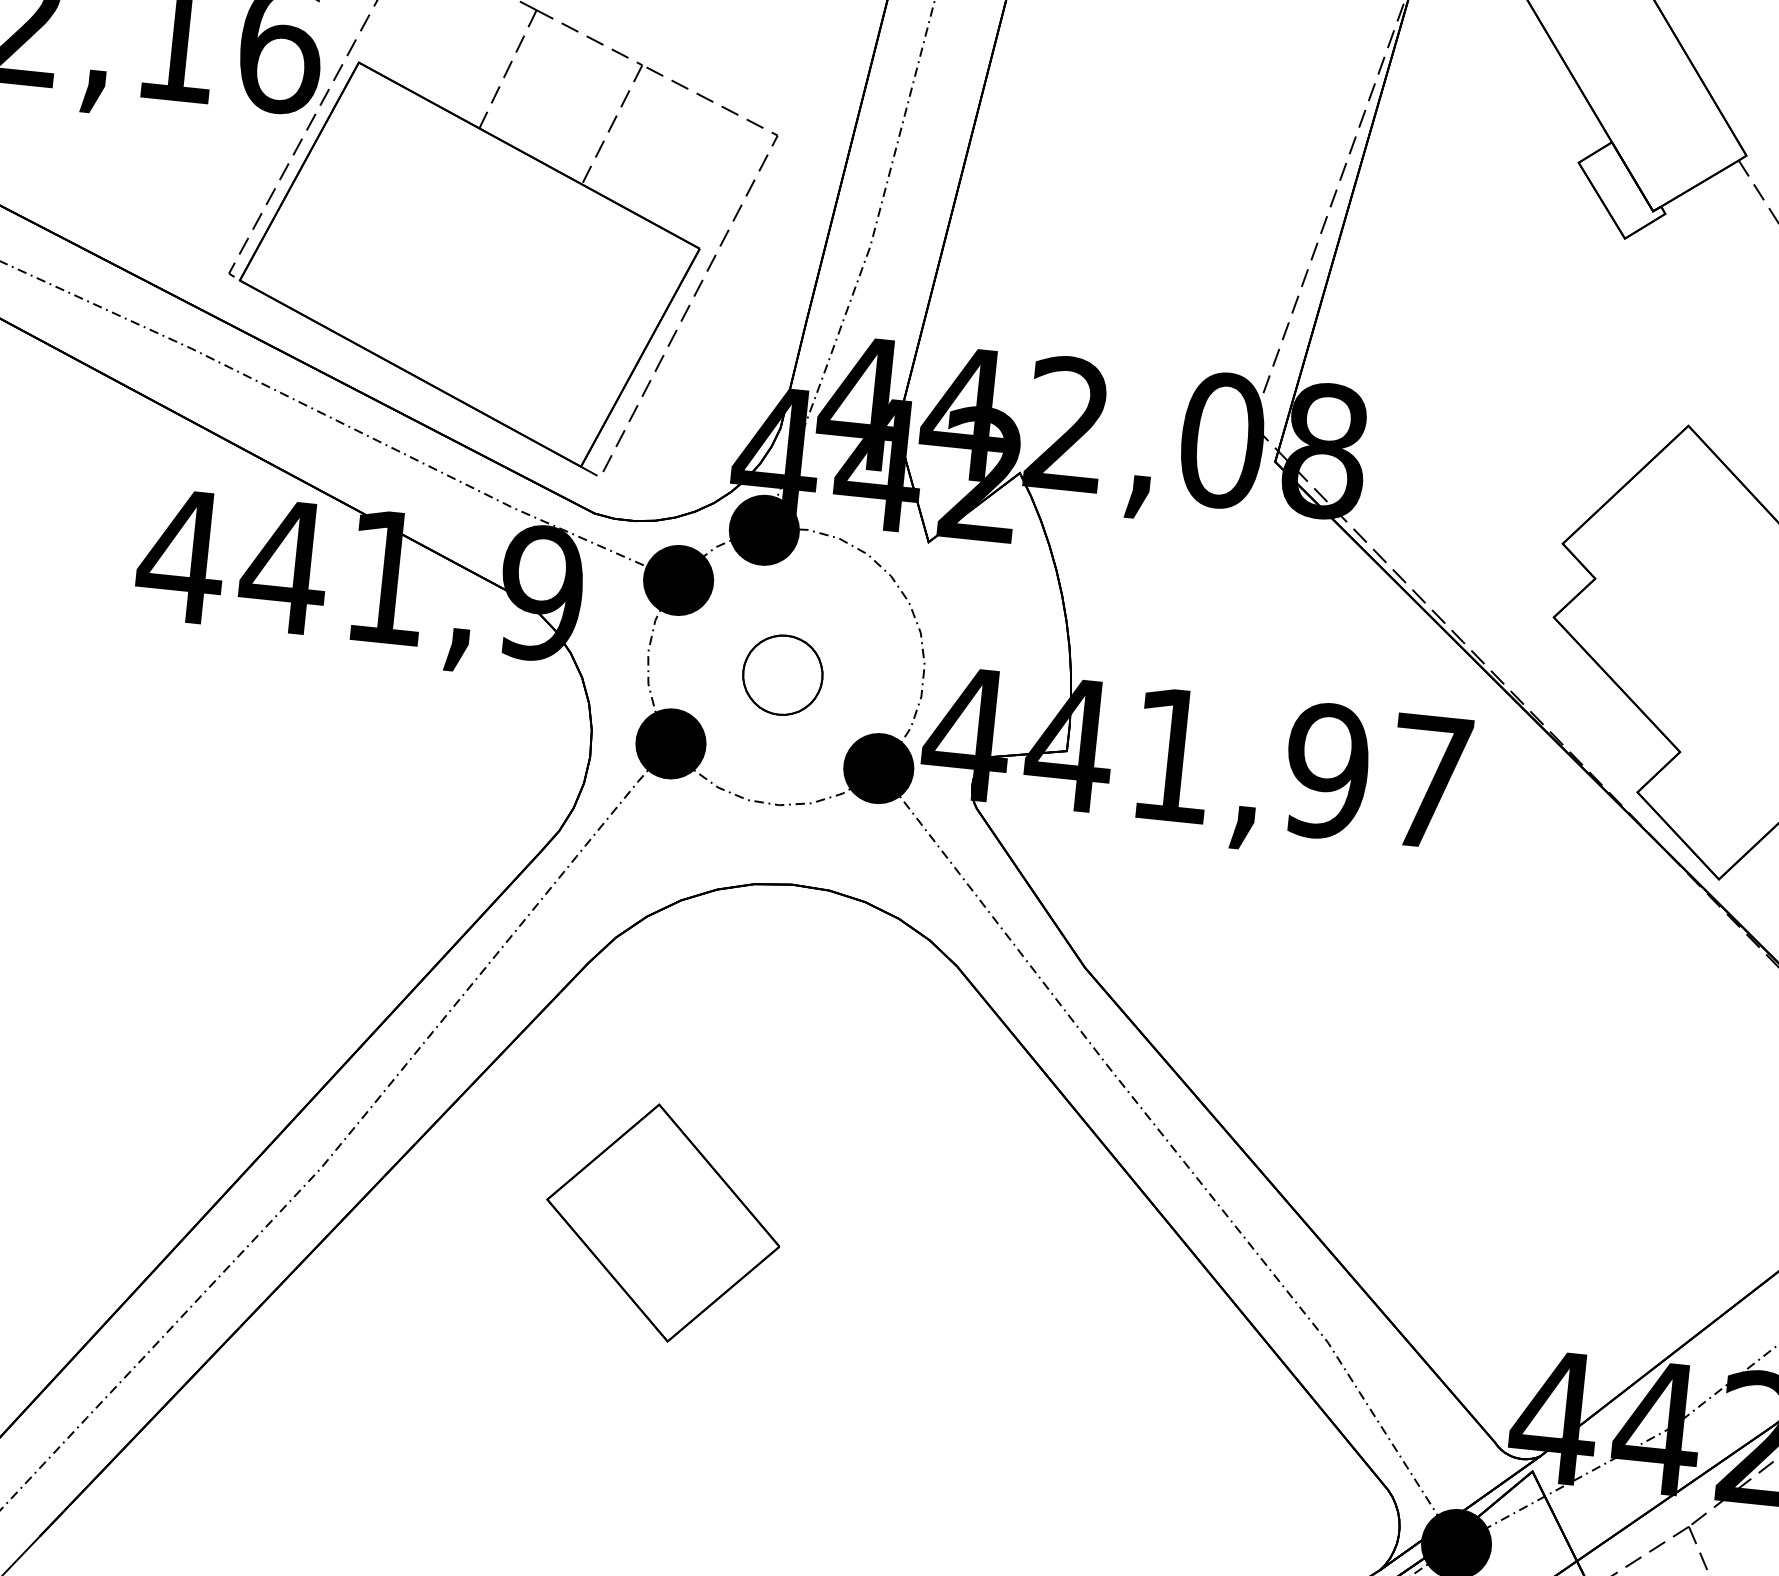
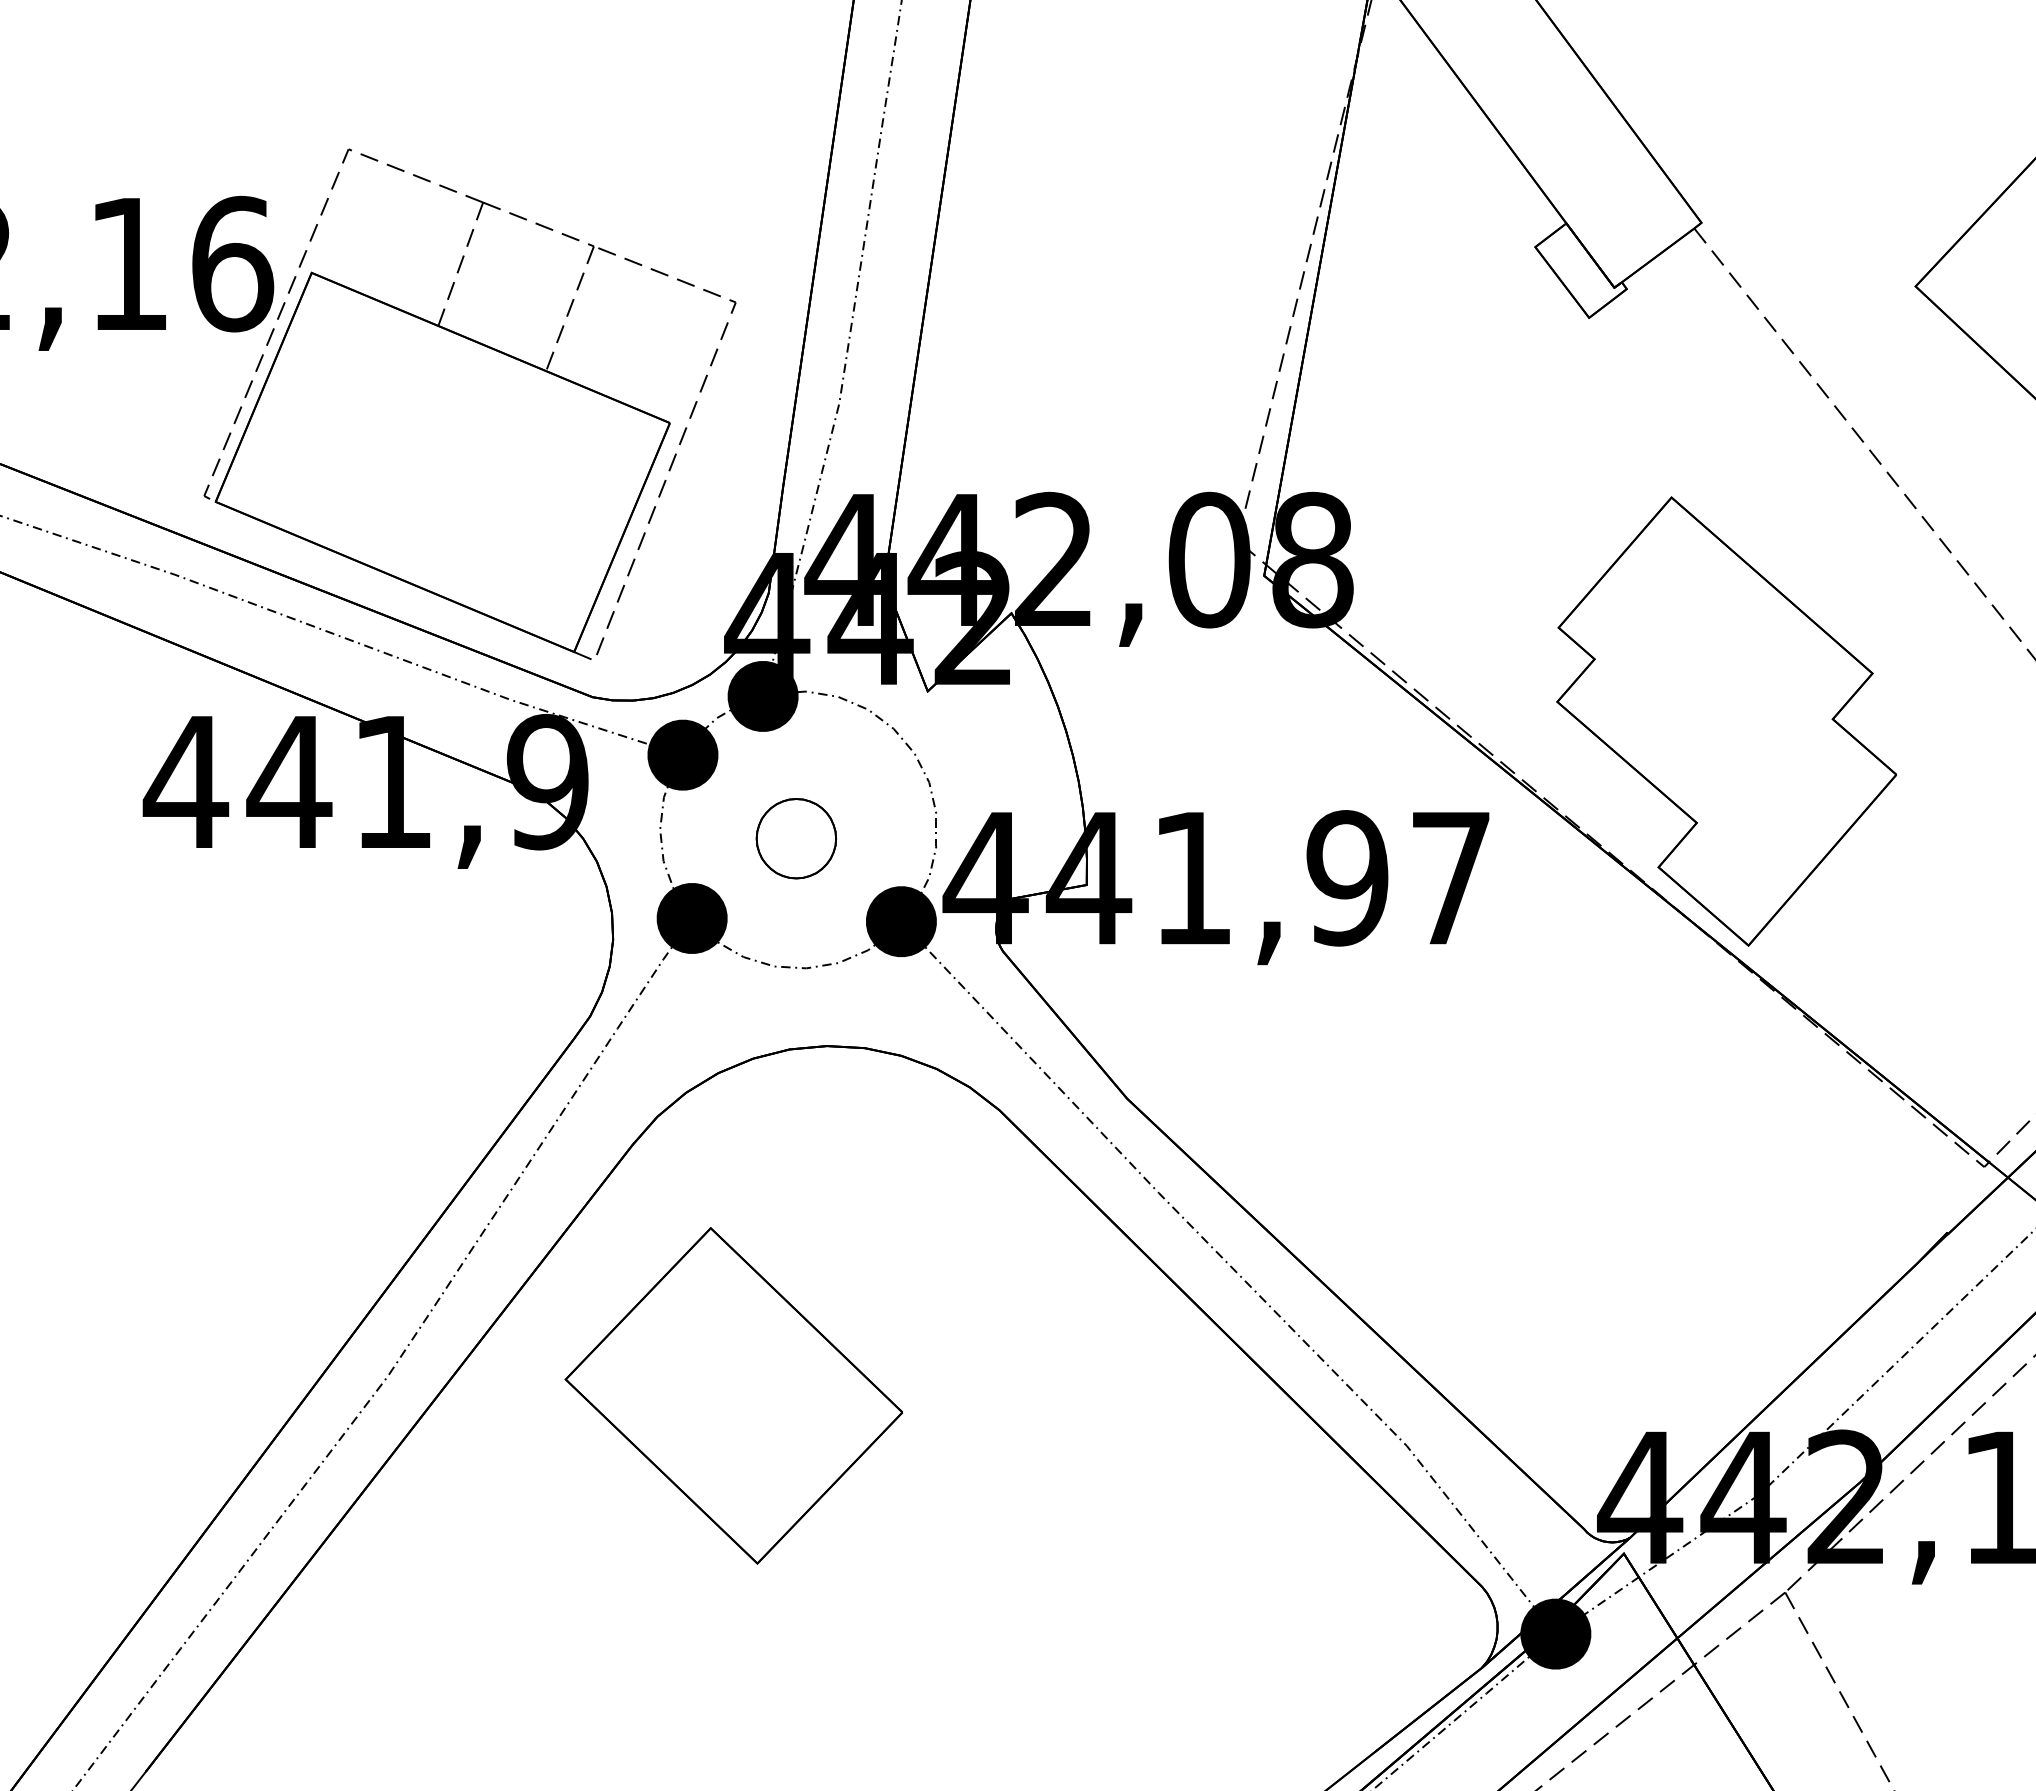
part: (663, 1222) -> (733, 1395), size x1.43

